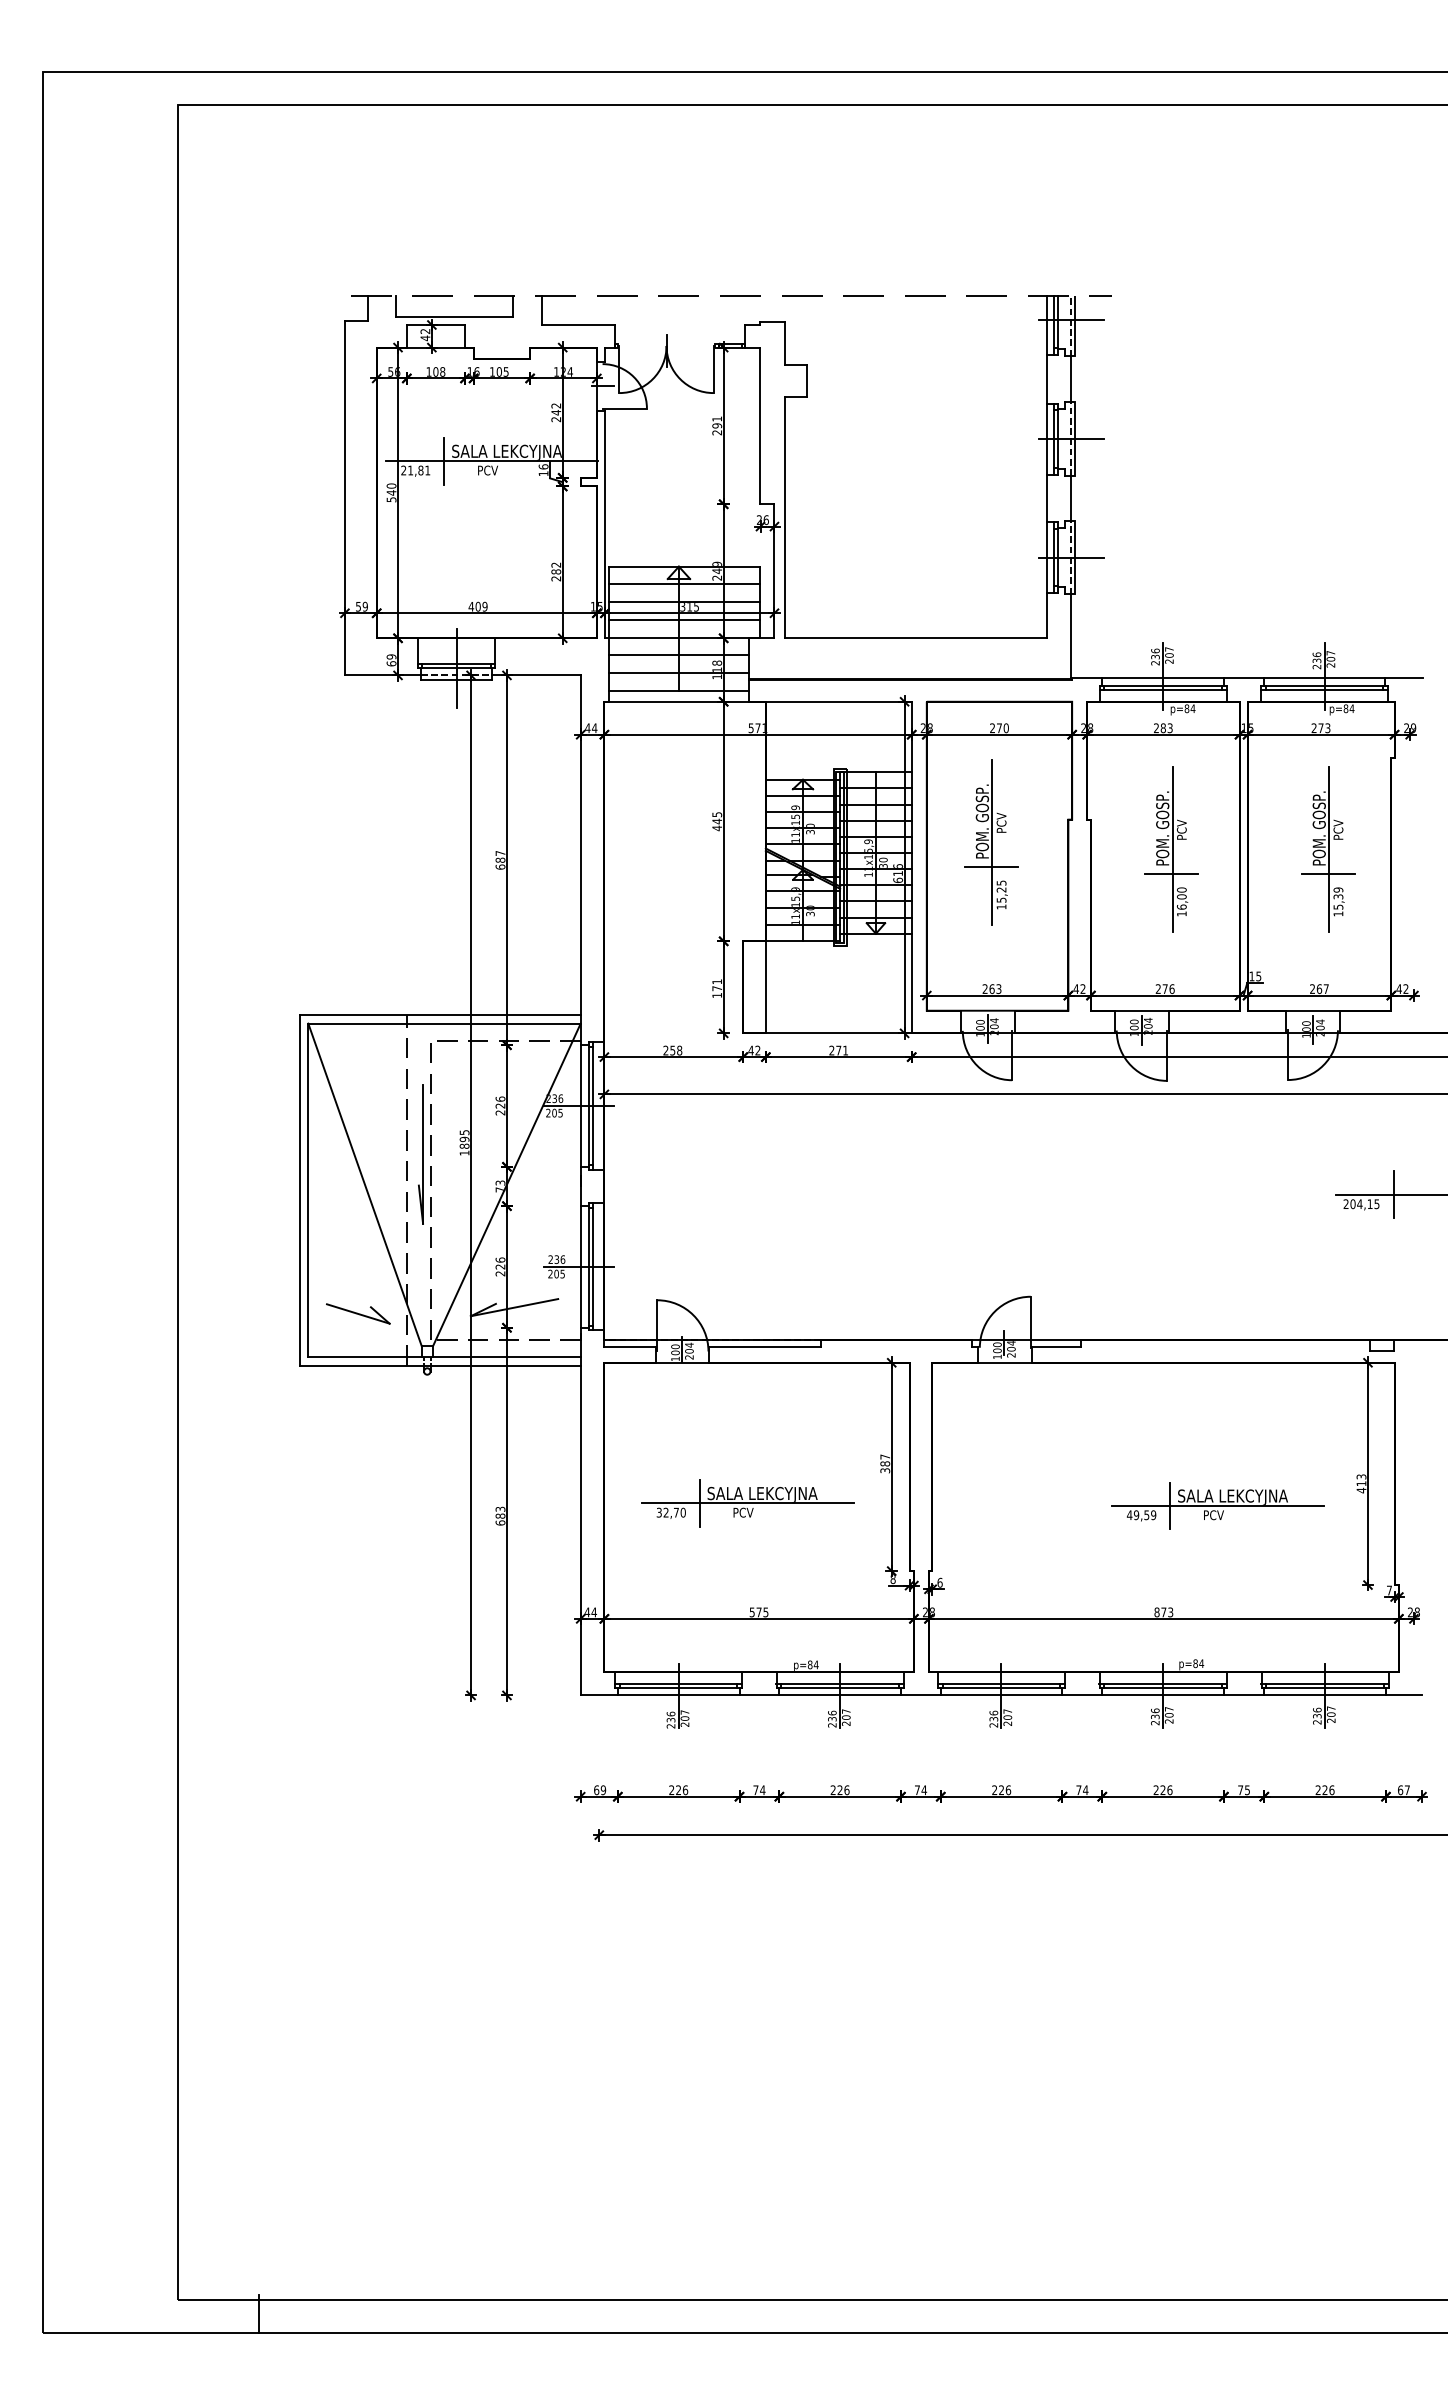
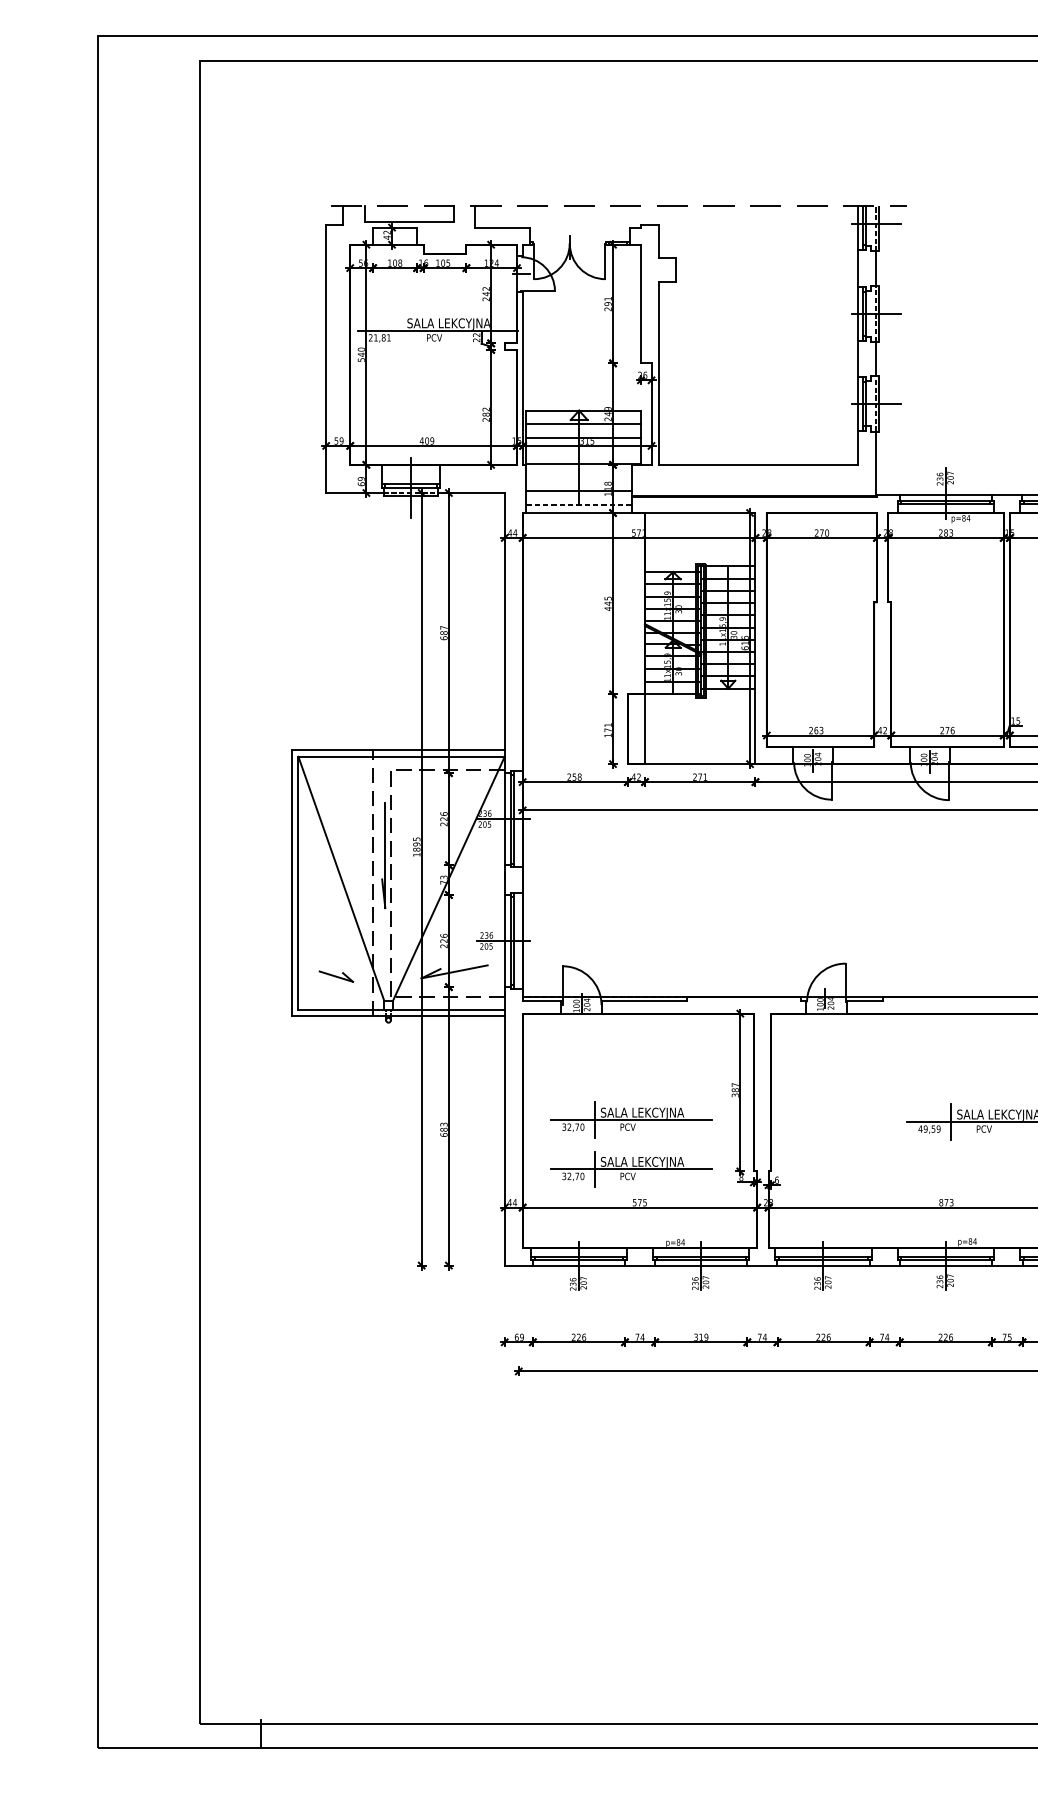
line: (444, 460) -> (401, 330), removed
text: (543, 470) -> (476, 337), 16 -> 22
line: (684, 619) -> (583, 450), removed
line: (678, 655) -> (578, 477), removed
line: (678, 691) -> (578, 505), solid -> dashed
part: (991, 842) -> (815, 619), removed
part: (1171, 849) -> (952, 624), removed
part: (358, 1313) -> (336, 976), size x0.7
part: (747, 1568) -> (631, 1169), added
text: (839, 1790) -> (700, 1337), 226 -> 319

